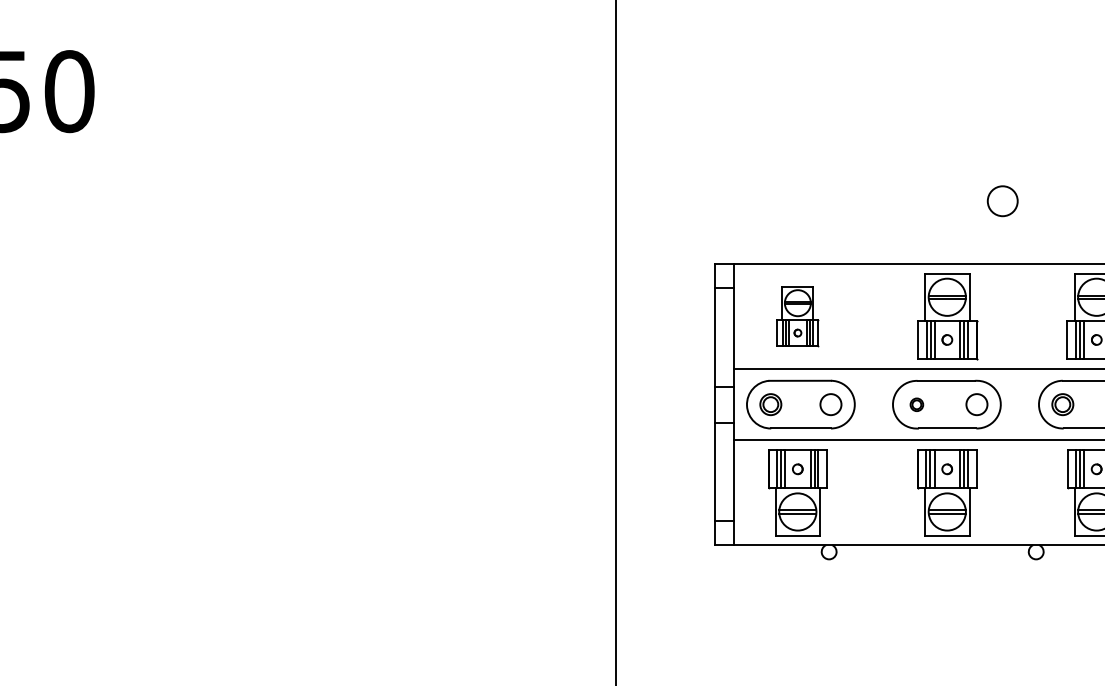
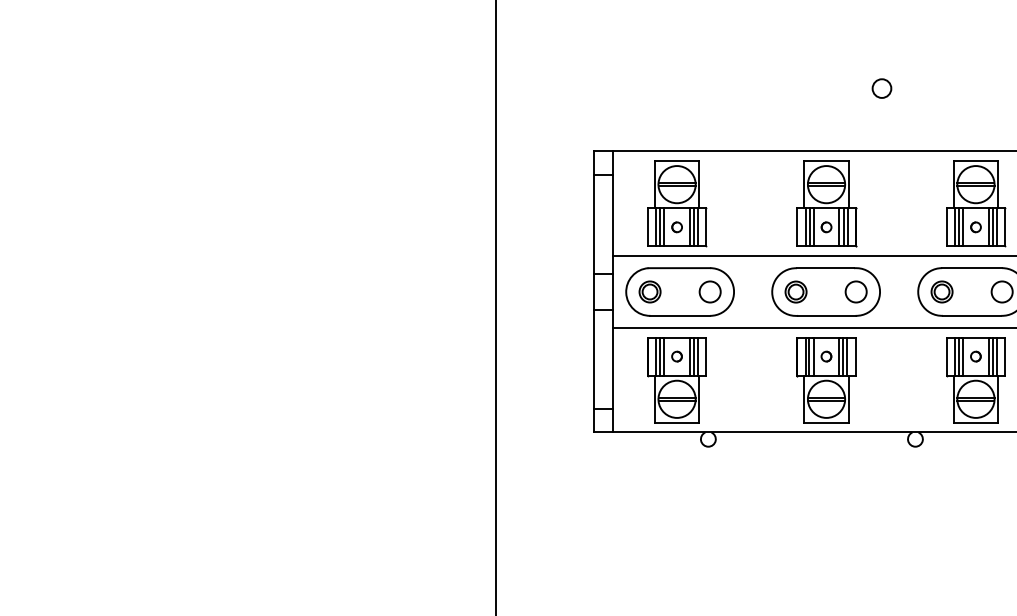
circle: (1002, 200) -> (881, 87), size x0.62
part: (797, 316) -> (676, 203), size x1.43
part: (916, 404) -> (795, 291), size x1.67

